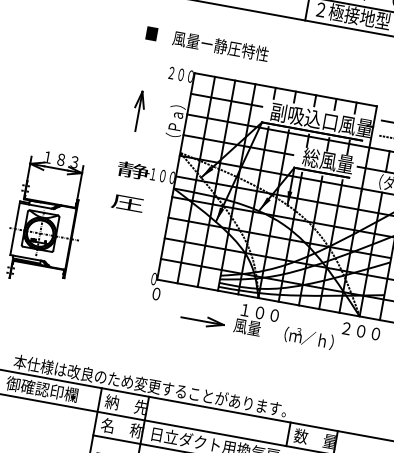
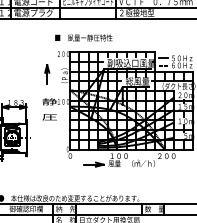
text: (206, 42) -> (83, 37), moved

